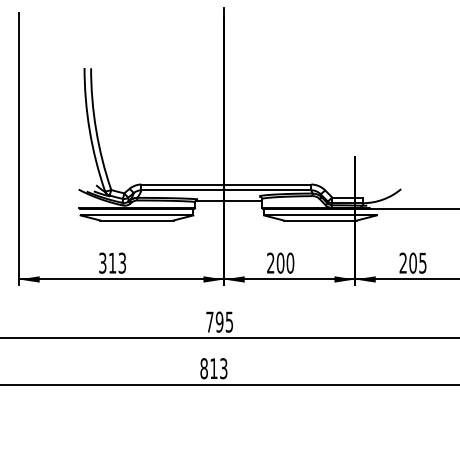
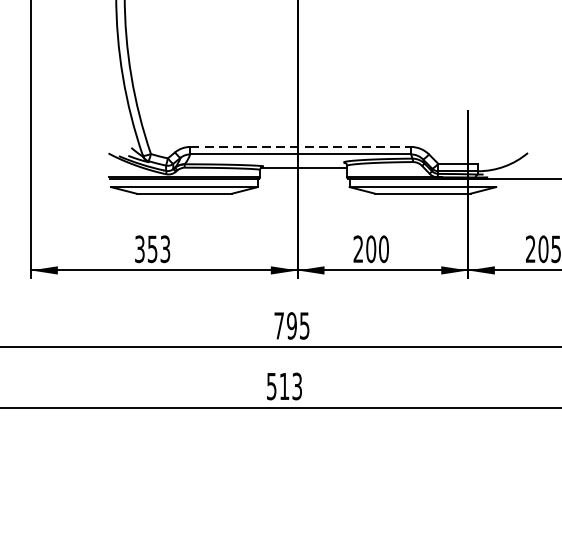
line: (226, 184) -> (300, 146), solid -> dashed
text: (112, 262) -> (152, 248), 313 -> 353
text: (203, 368) -> (270, 386), 813 -> 513

